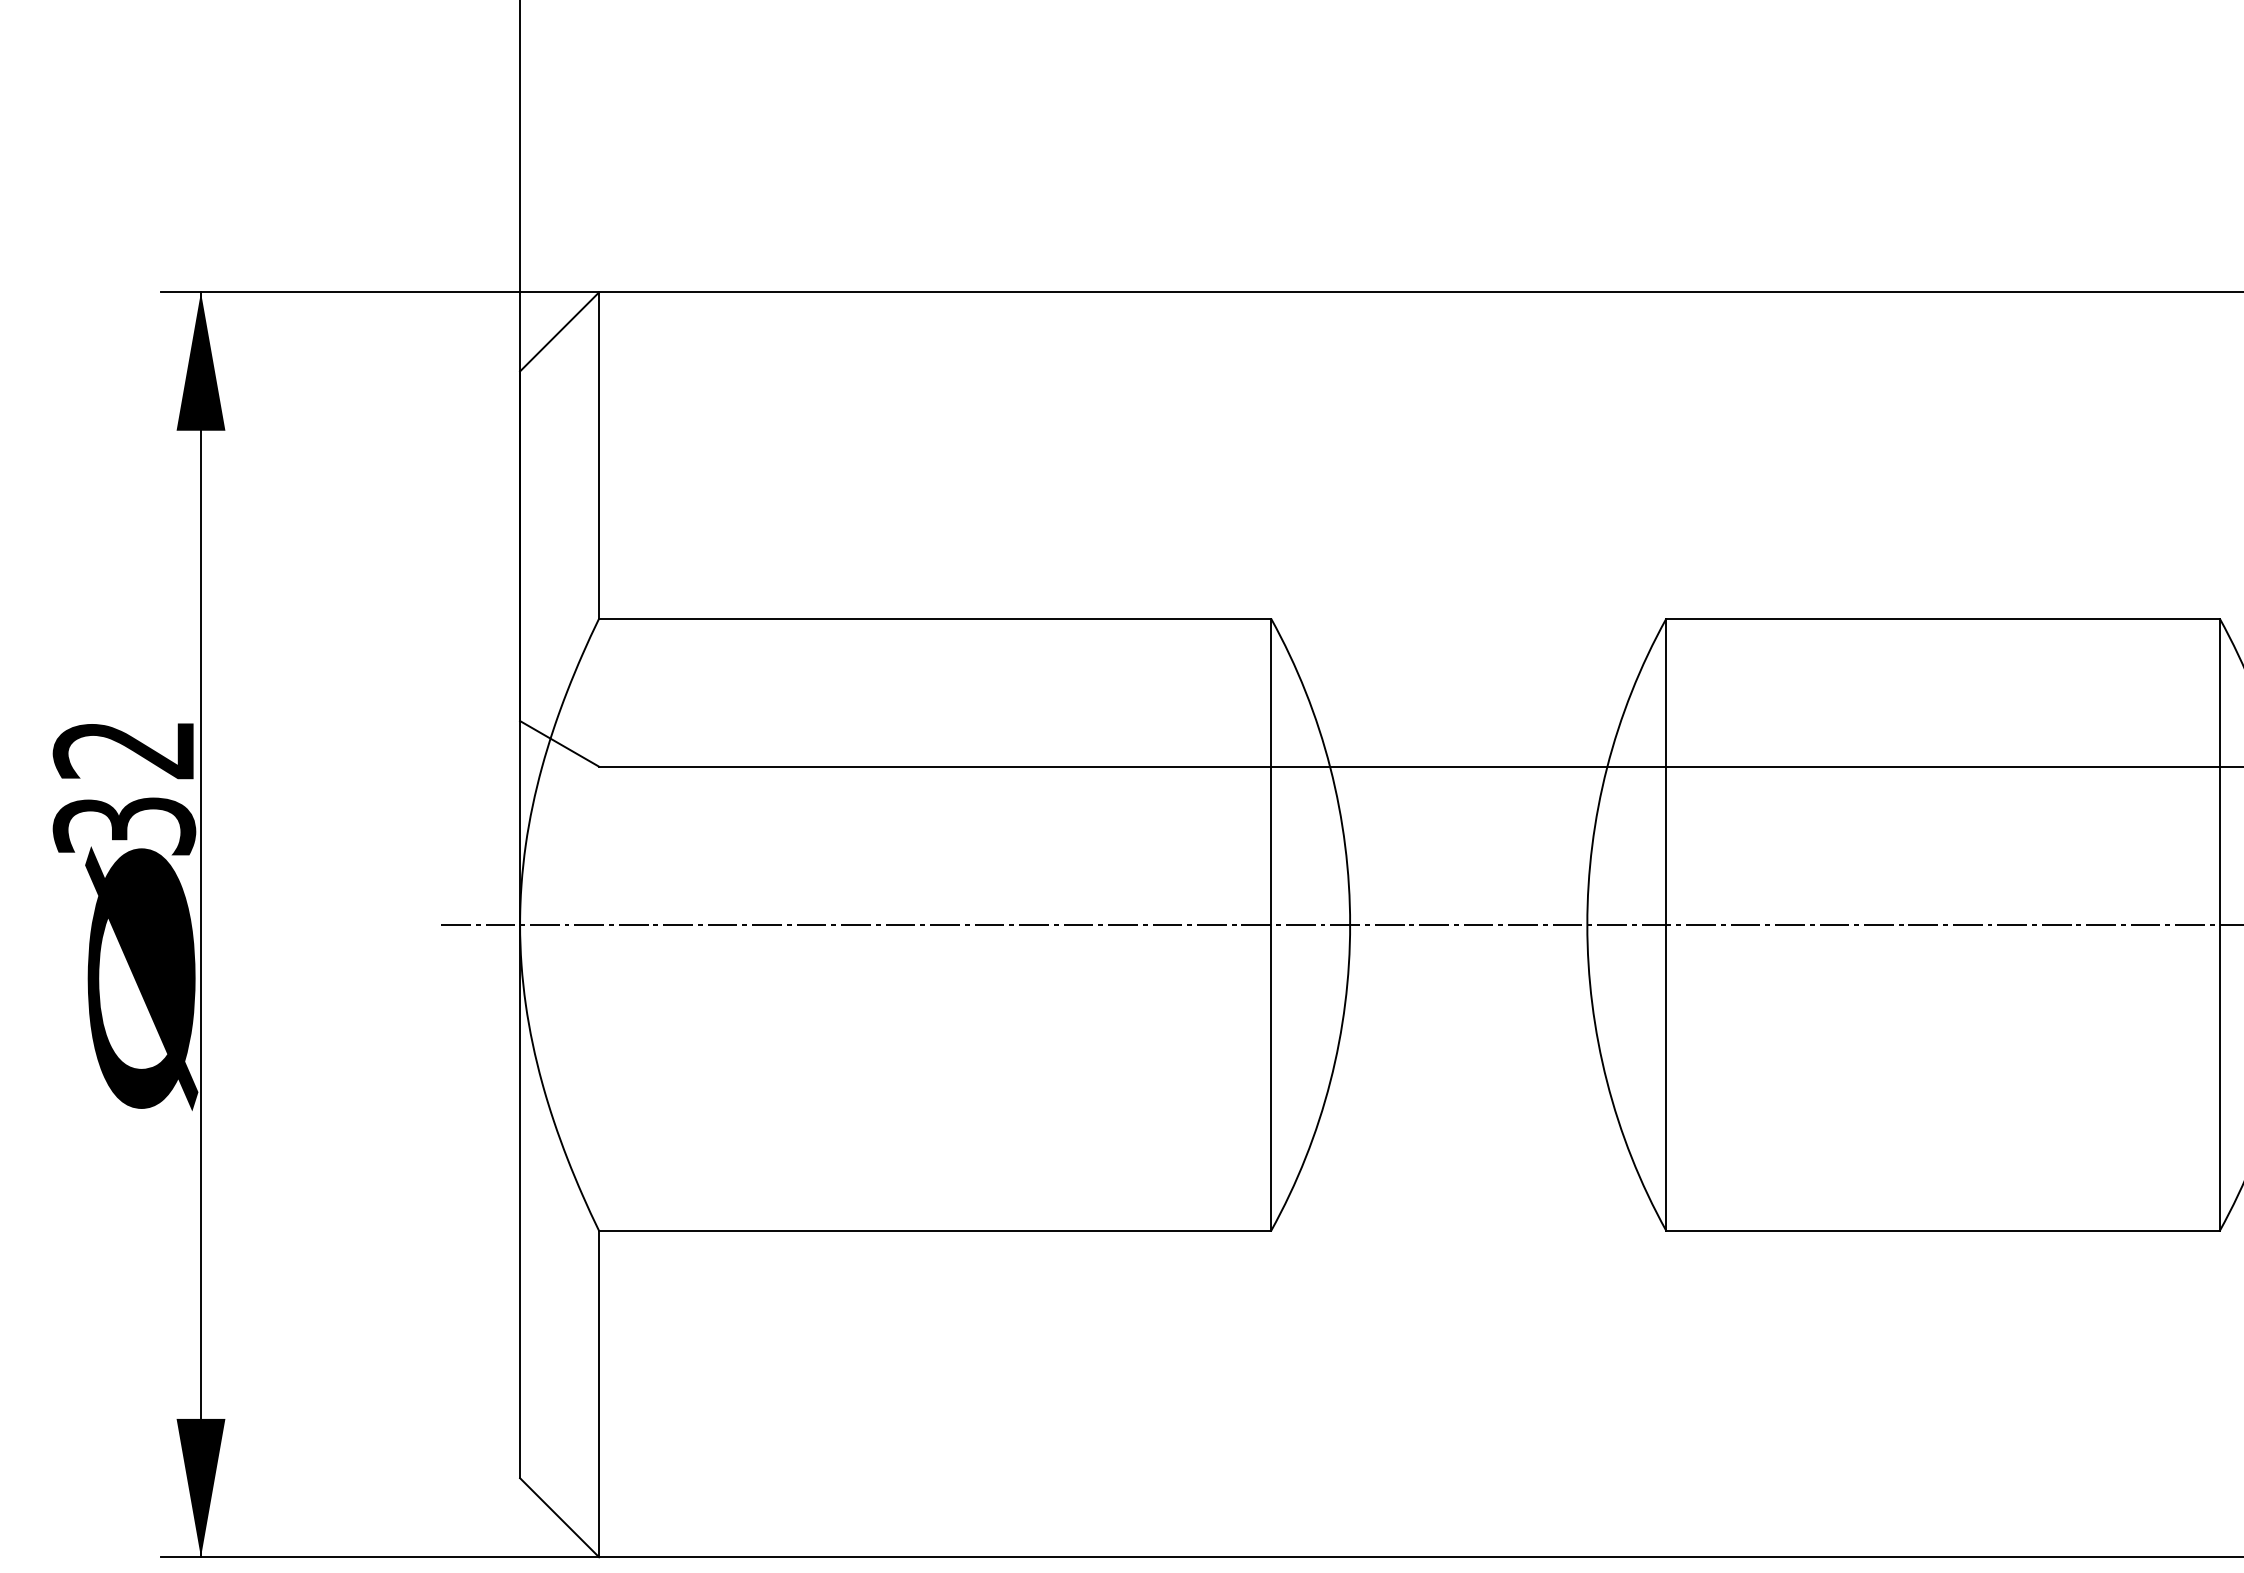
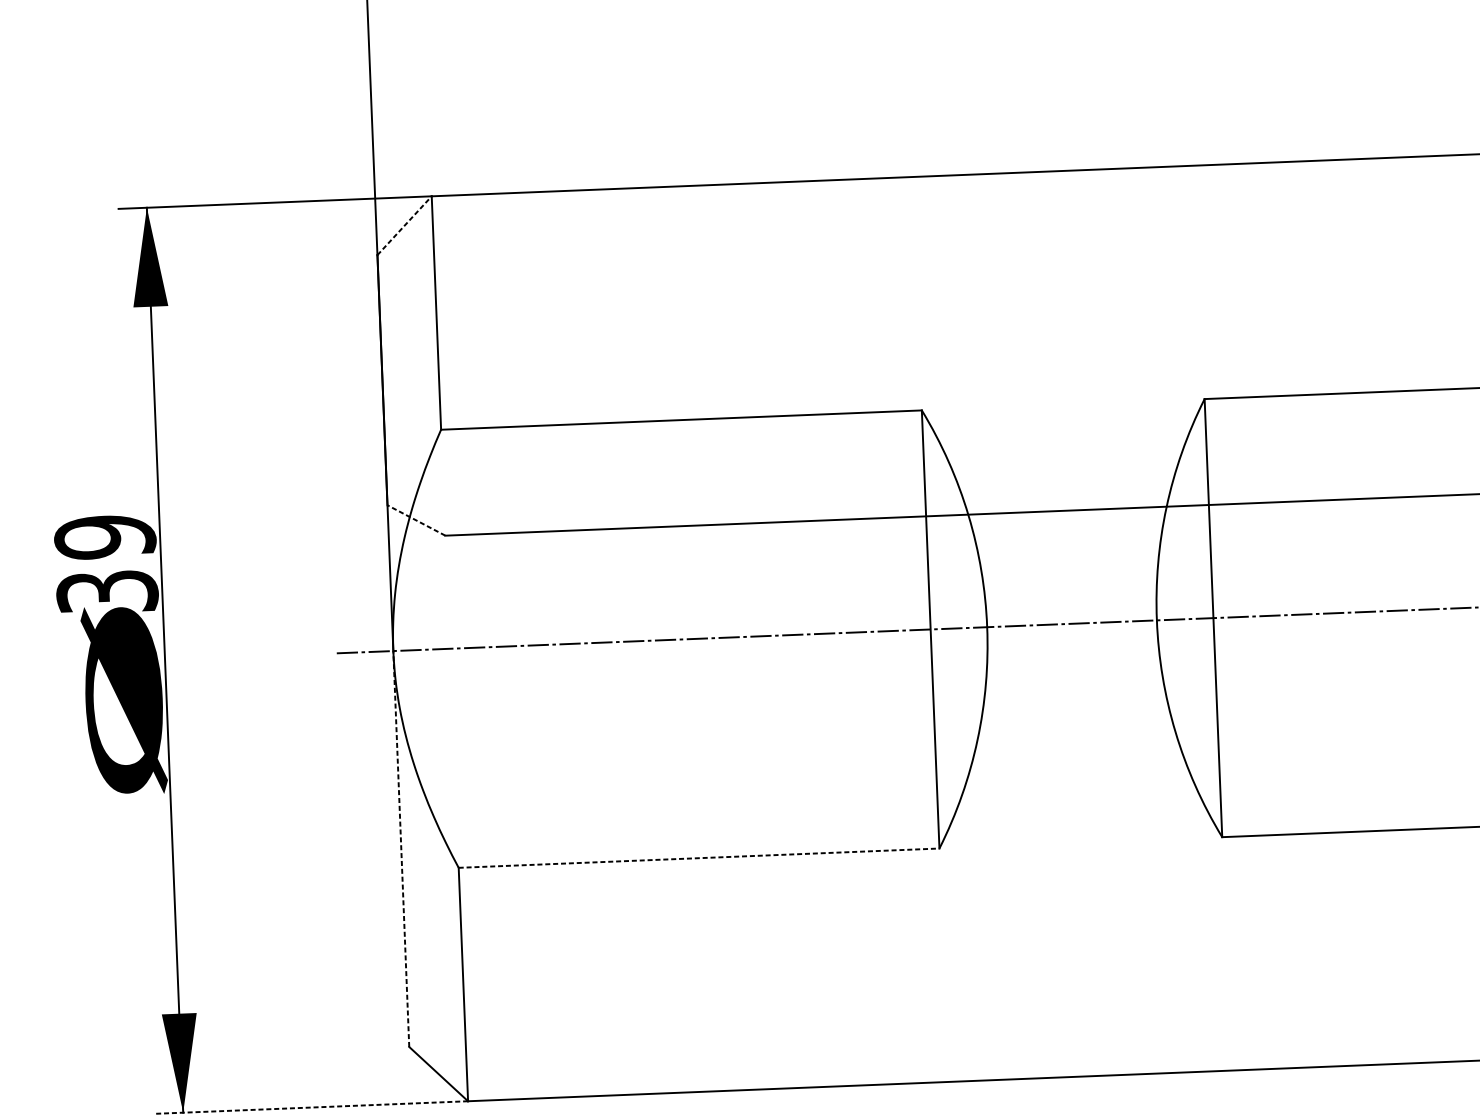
line: (559, 331) -> (404, 225), solid -> dashed
line: (559, 743) -> (416, 520), solid -> dashed
text: (124, 750) -> (105, 537), 32 -> 39
line: (520, 1201) -> (401, 848), solid -> dashed
line: (935, 1231) -> (699, 858), solid -> dashed
line: (380, 1557) -> (311, 1107), solid -> dashed

